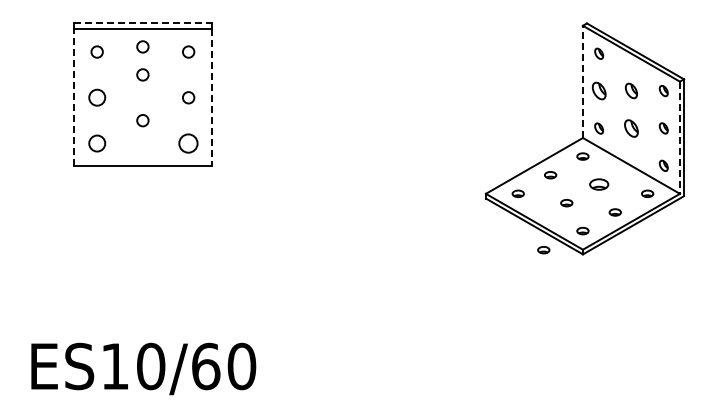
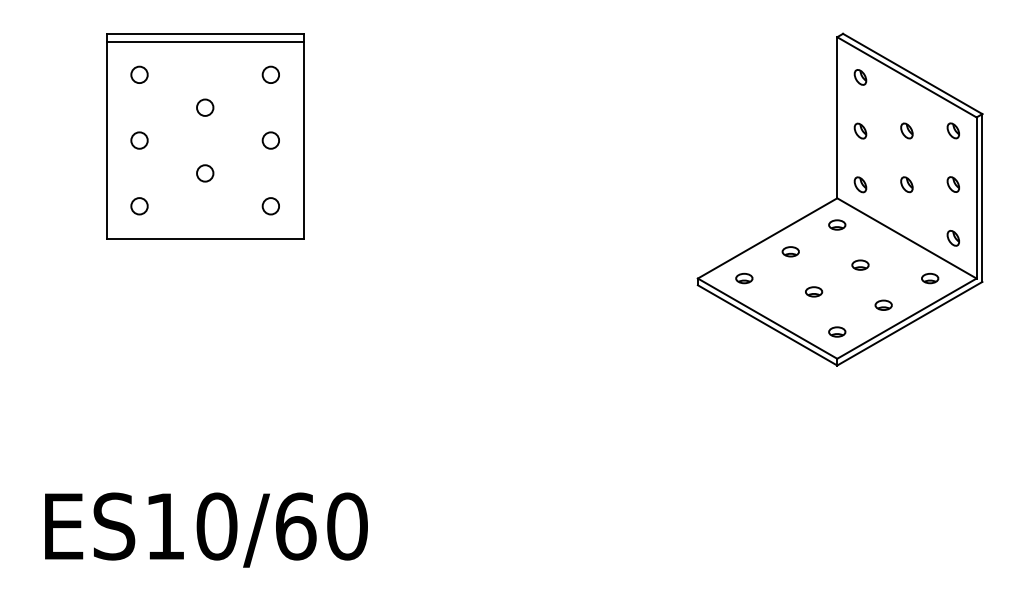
line: (142, 23) -> (204, 33), dashed -> solid
circle: (142, 46) -> (204, 66), removed
line: (582, 81) -> (836, 117), dashed -> solid
part: (598, 91) -> (859, 131), size x0.62
part: (631, 91) -> (906, 131), size x0.71
line: (74, 97) -> (106, 140), dashed -> solid
circle: (96, 97) -> (138, 140), size x0.71
line: (211, 97) -> (303, 140), dashed -> solid
part: (631, 128) -> (906, 184), size x0.62
line: (679, 138) -> (975, 199), dashed -> solid
circle: (96, 143) -> (138, 206), size x0.71
circle: (188, 143) -> (270, 206), size x0.62
part: (598, 184) -> (859, 265), size x0.62
part: (543, 250) -> (780, 359), removed

